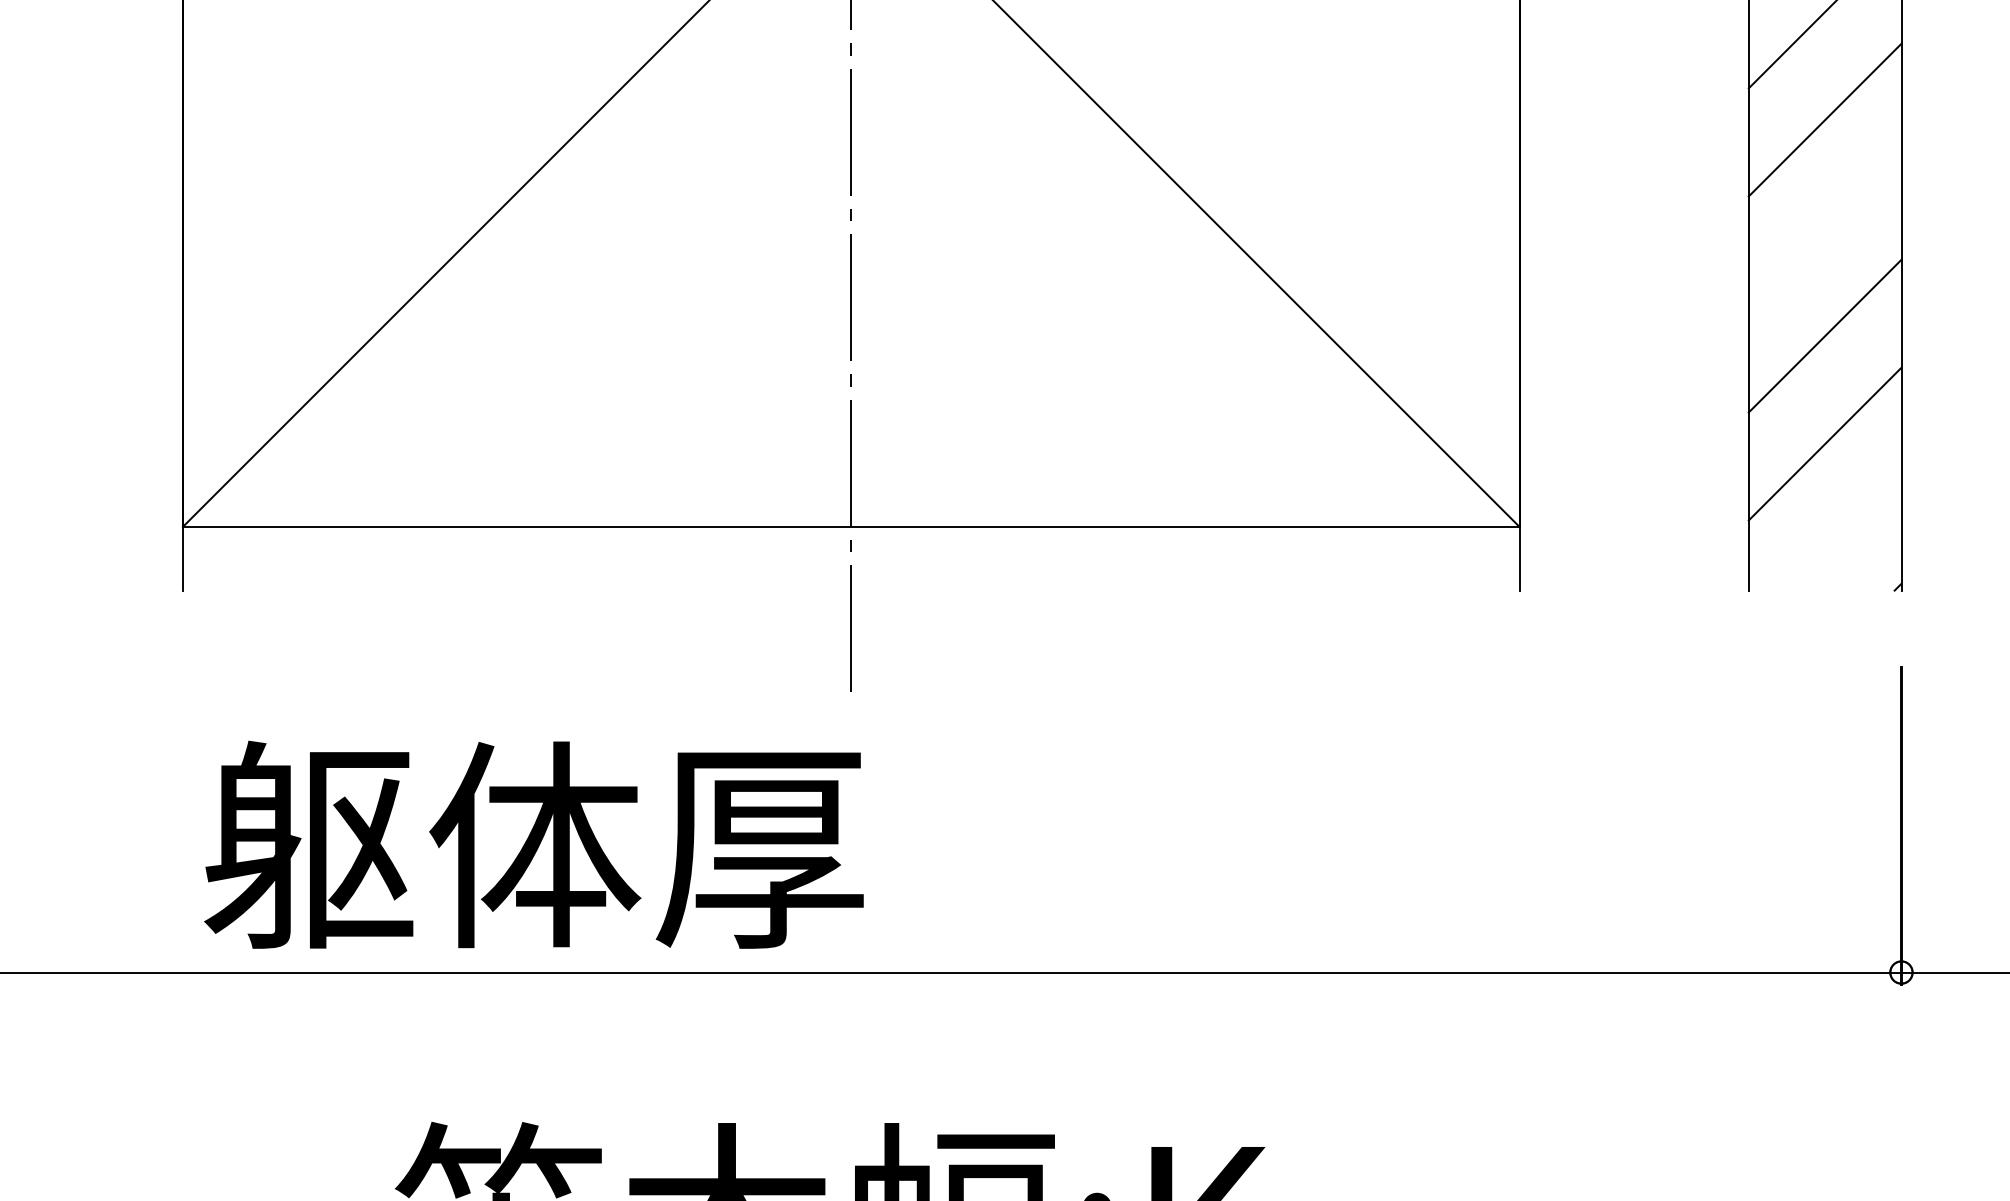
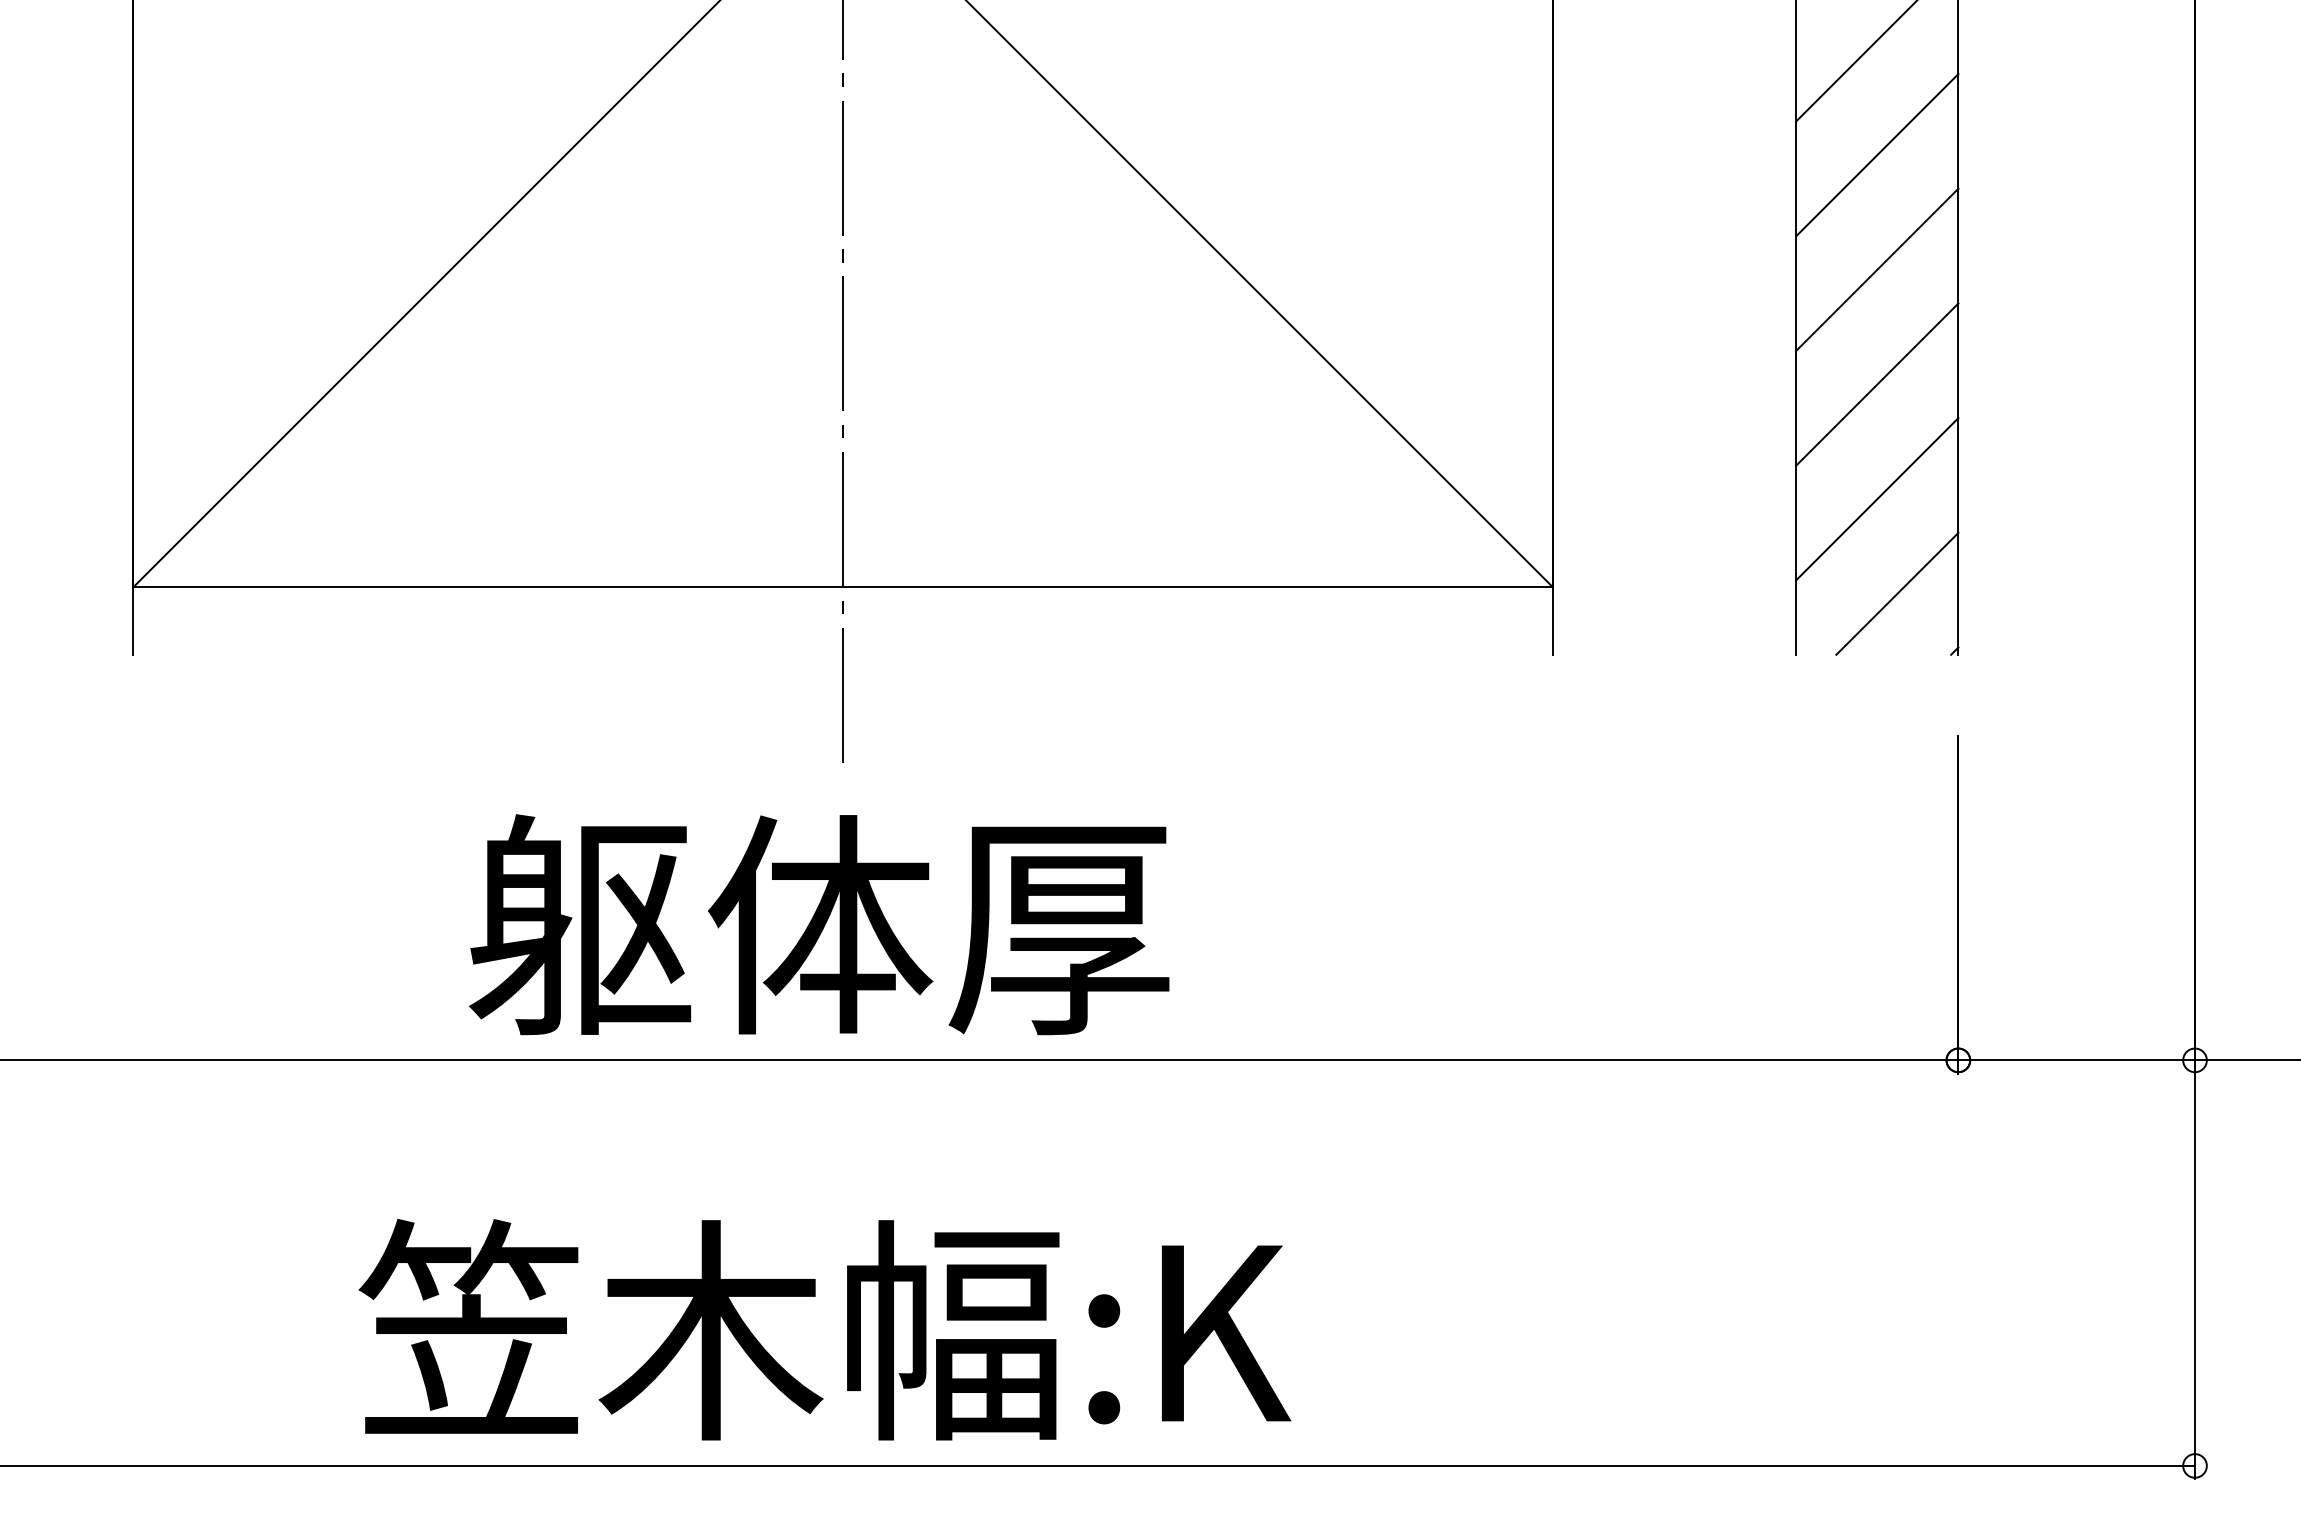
line: (1825, 227) -> (1877, 269), added
line: (1844, 532) -> (1897, 593), added
text: (534, 844) -> (819, 924), moved

